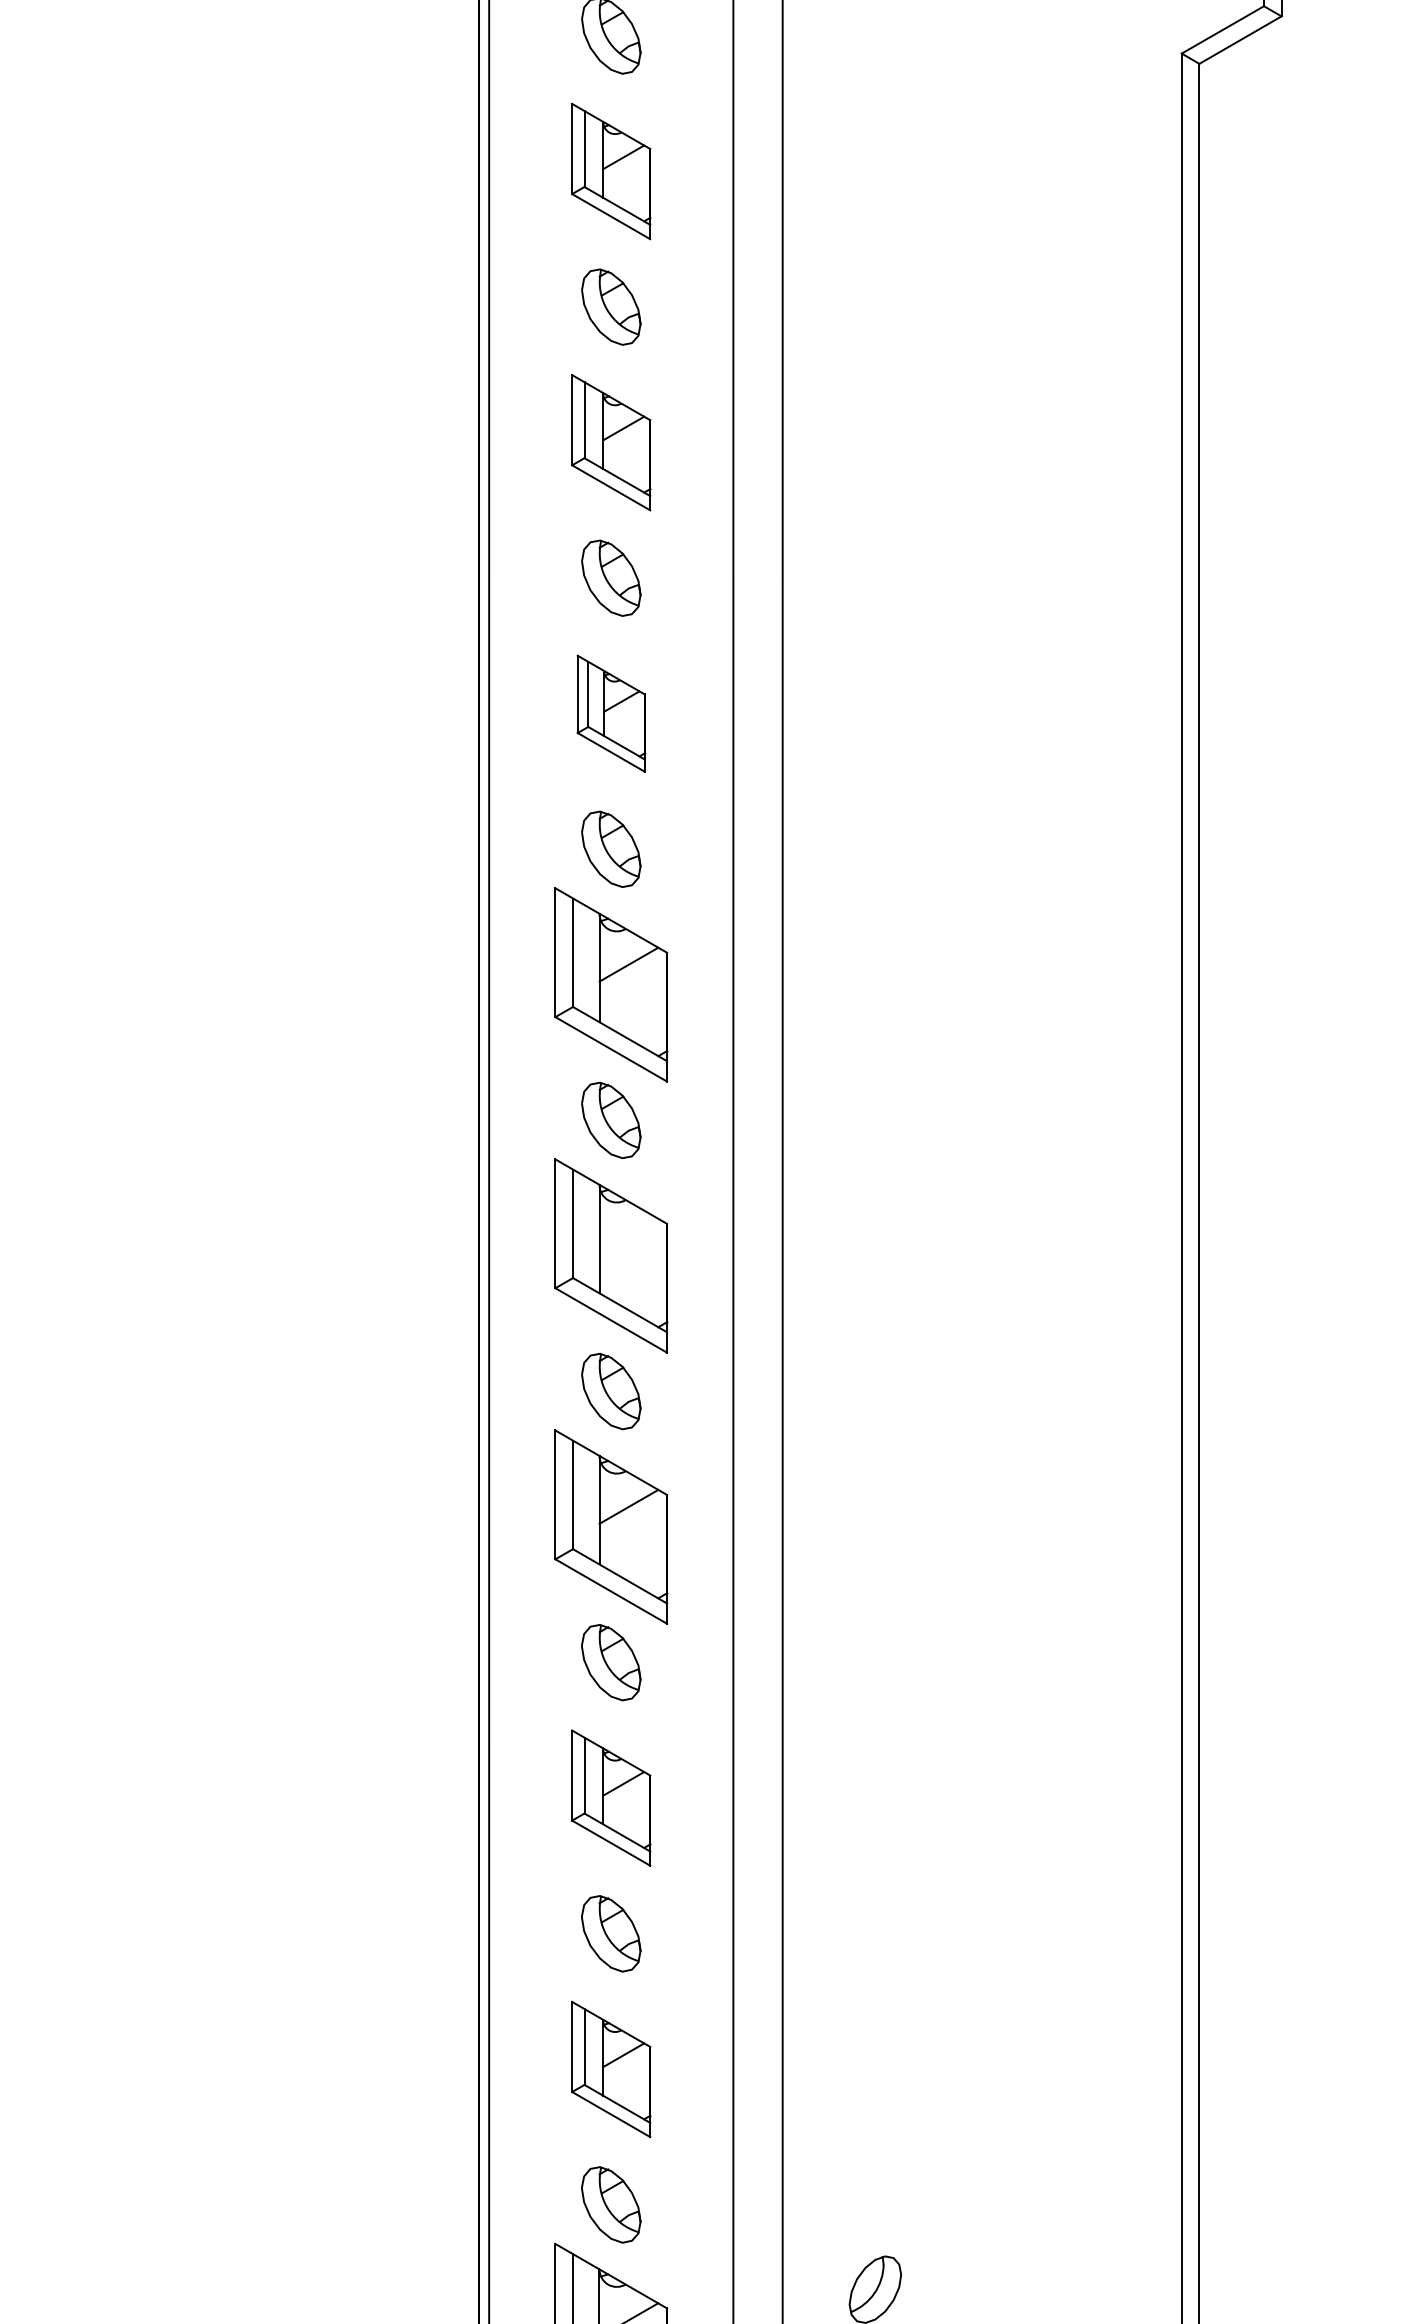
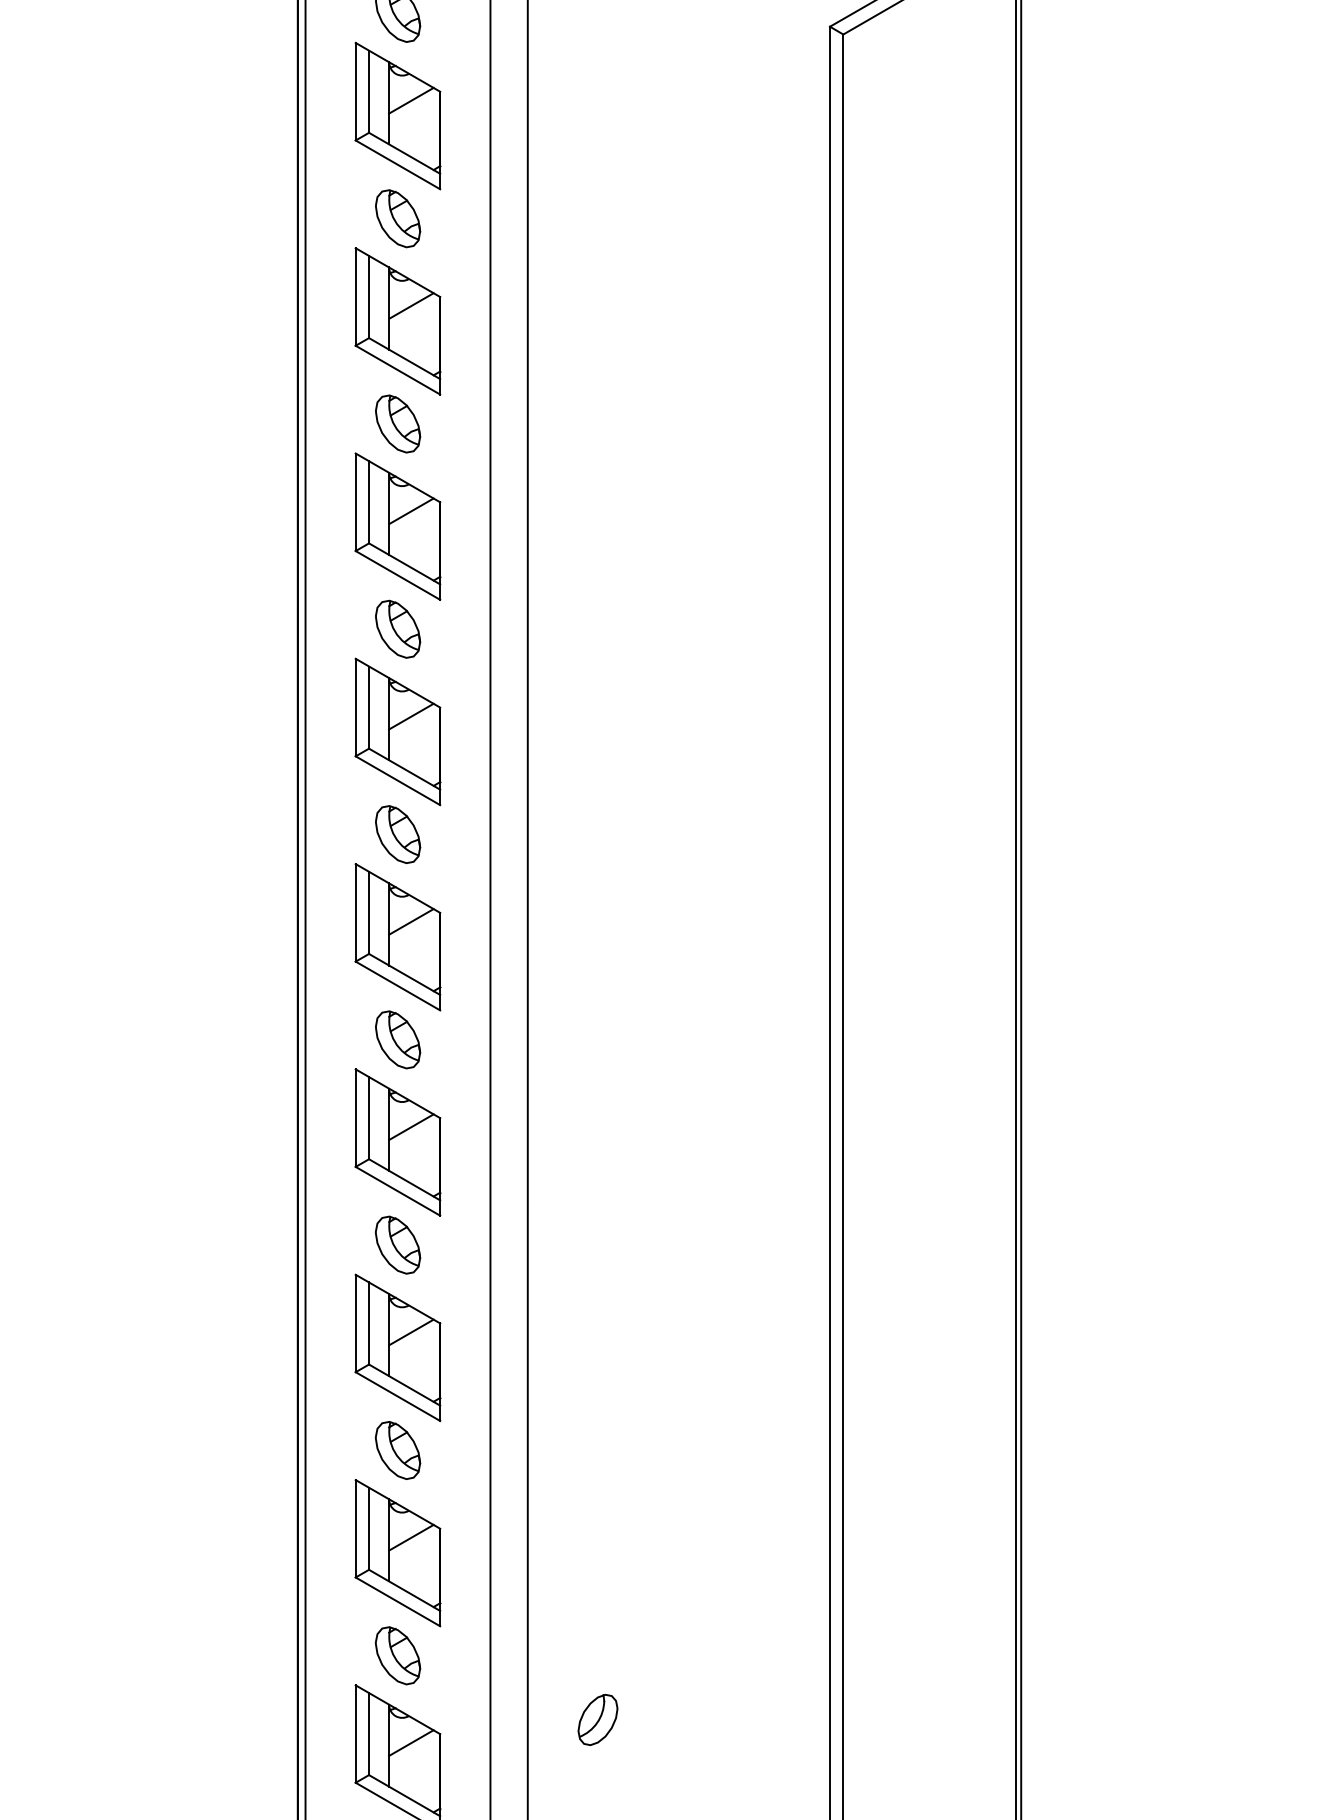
part: (610, 170) -> (397, 115), size x1.43
part: (610, 442) -> (397, 321), size x1.43
part: (610, 713) -> (397, 526), size x1.67
line: (629, 1235) -> (411, 921), added
part: (610, 1797) -> (397, 1347), size x1.43
part: (610, 2069) -> (397, 1553), size x1.43

